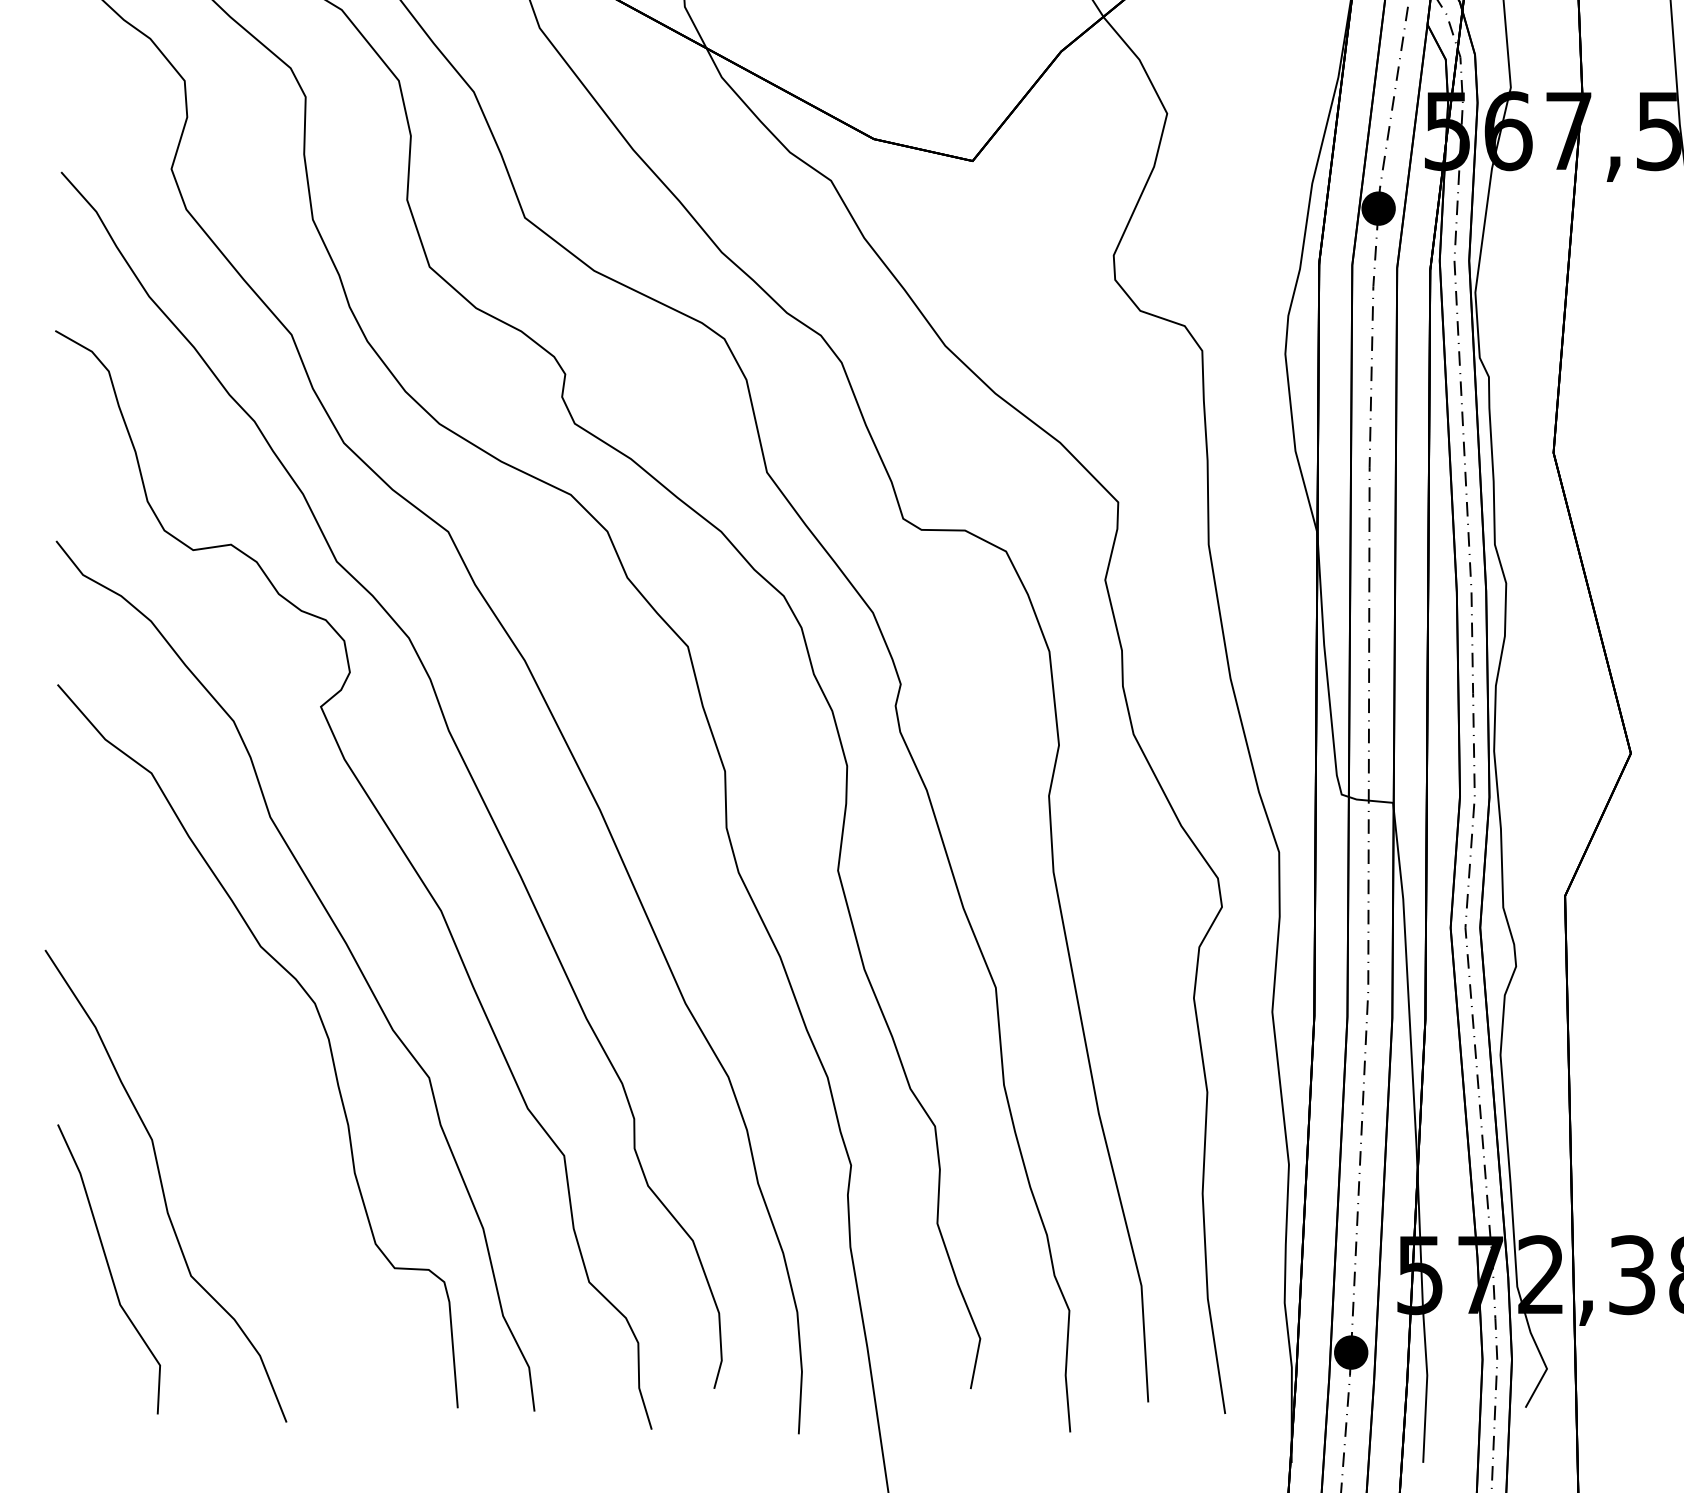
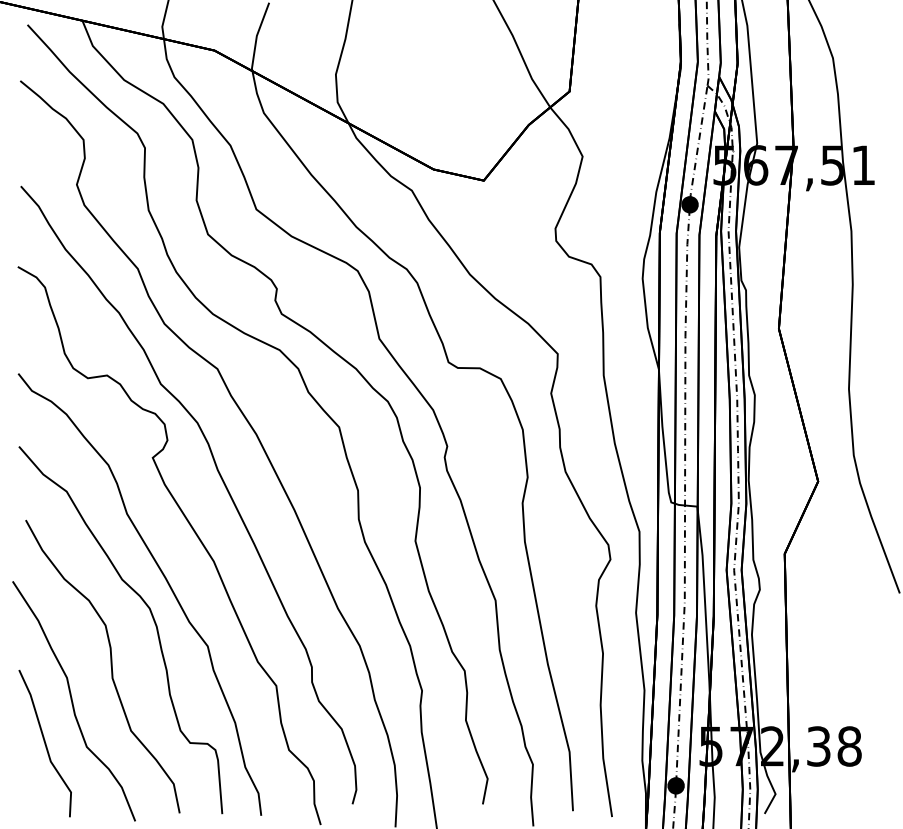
curve: (237, 1117) -> (110, 666), added

